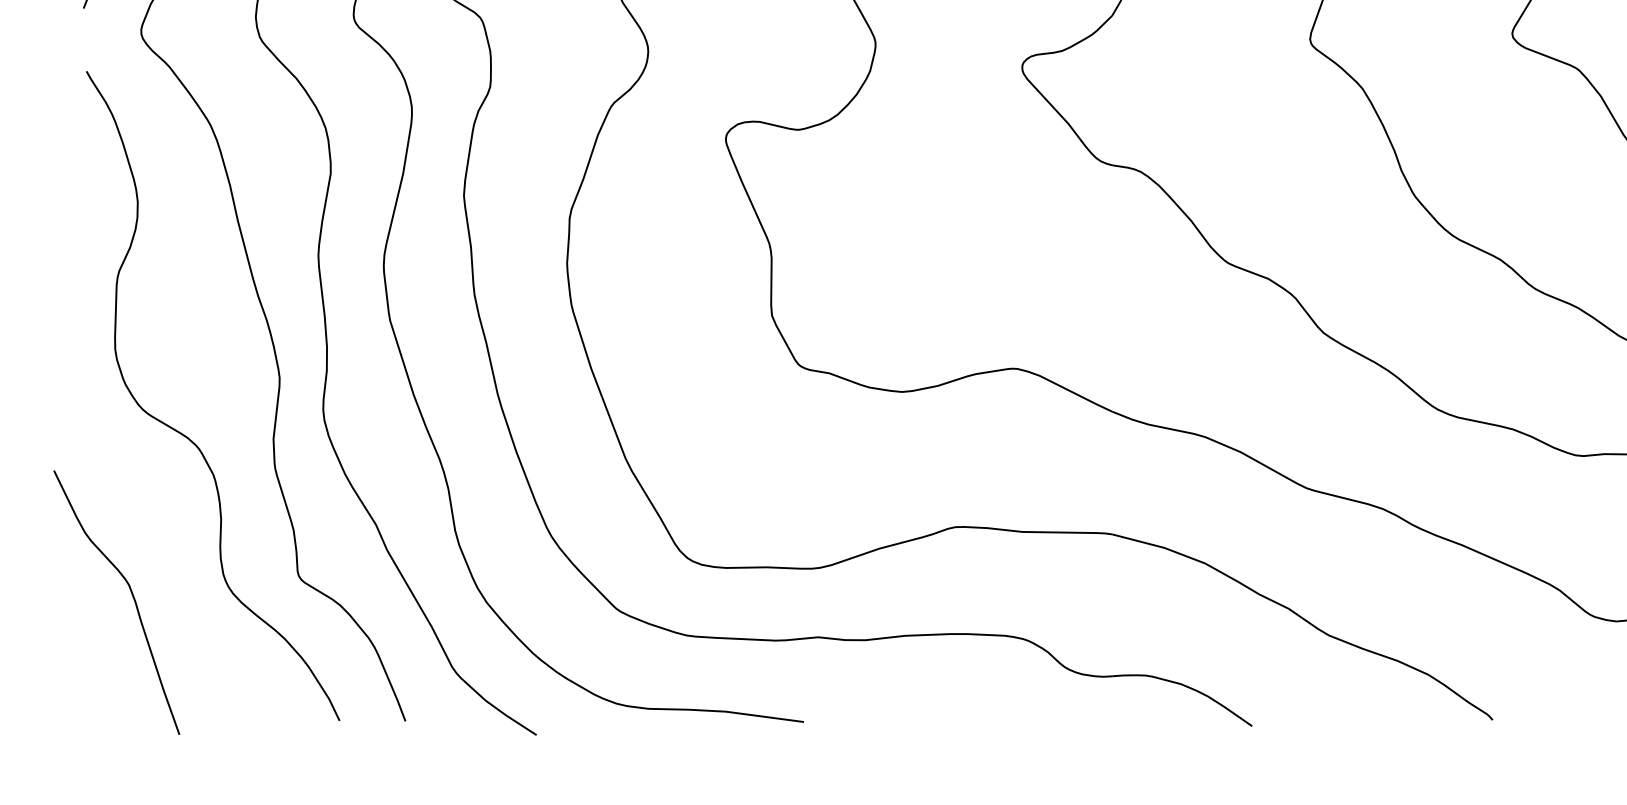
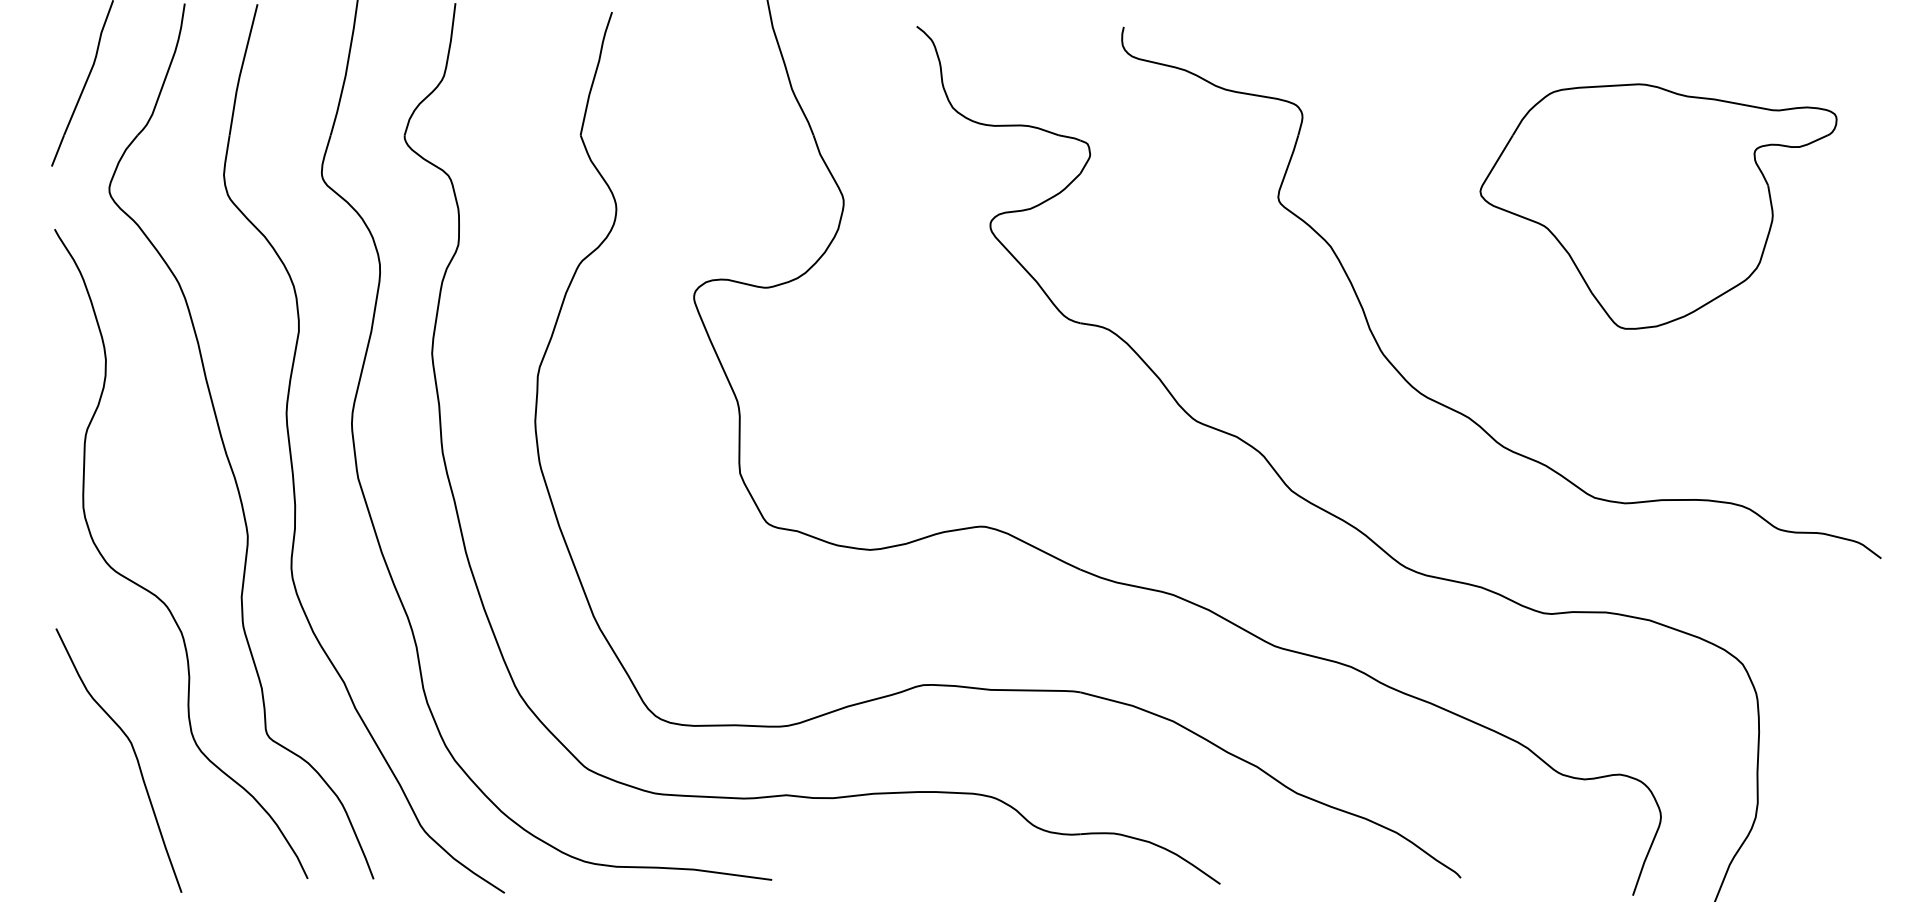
curve: (131, 594) -> (133, 752), moved

